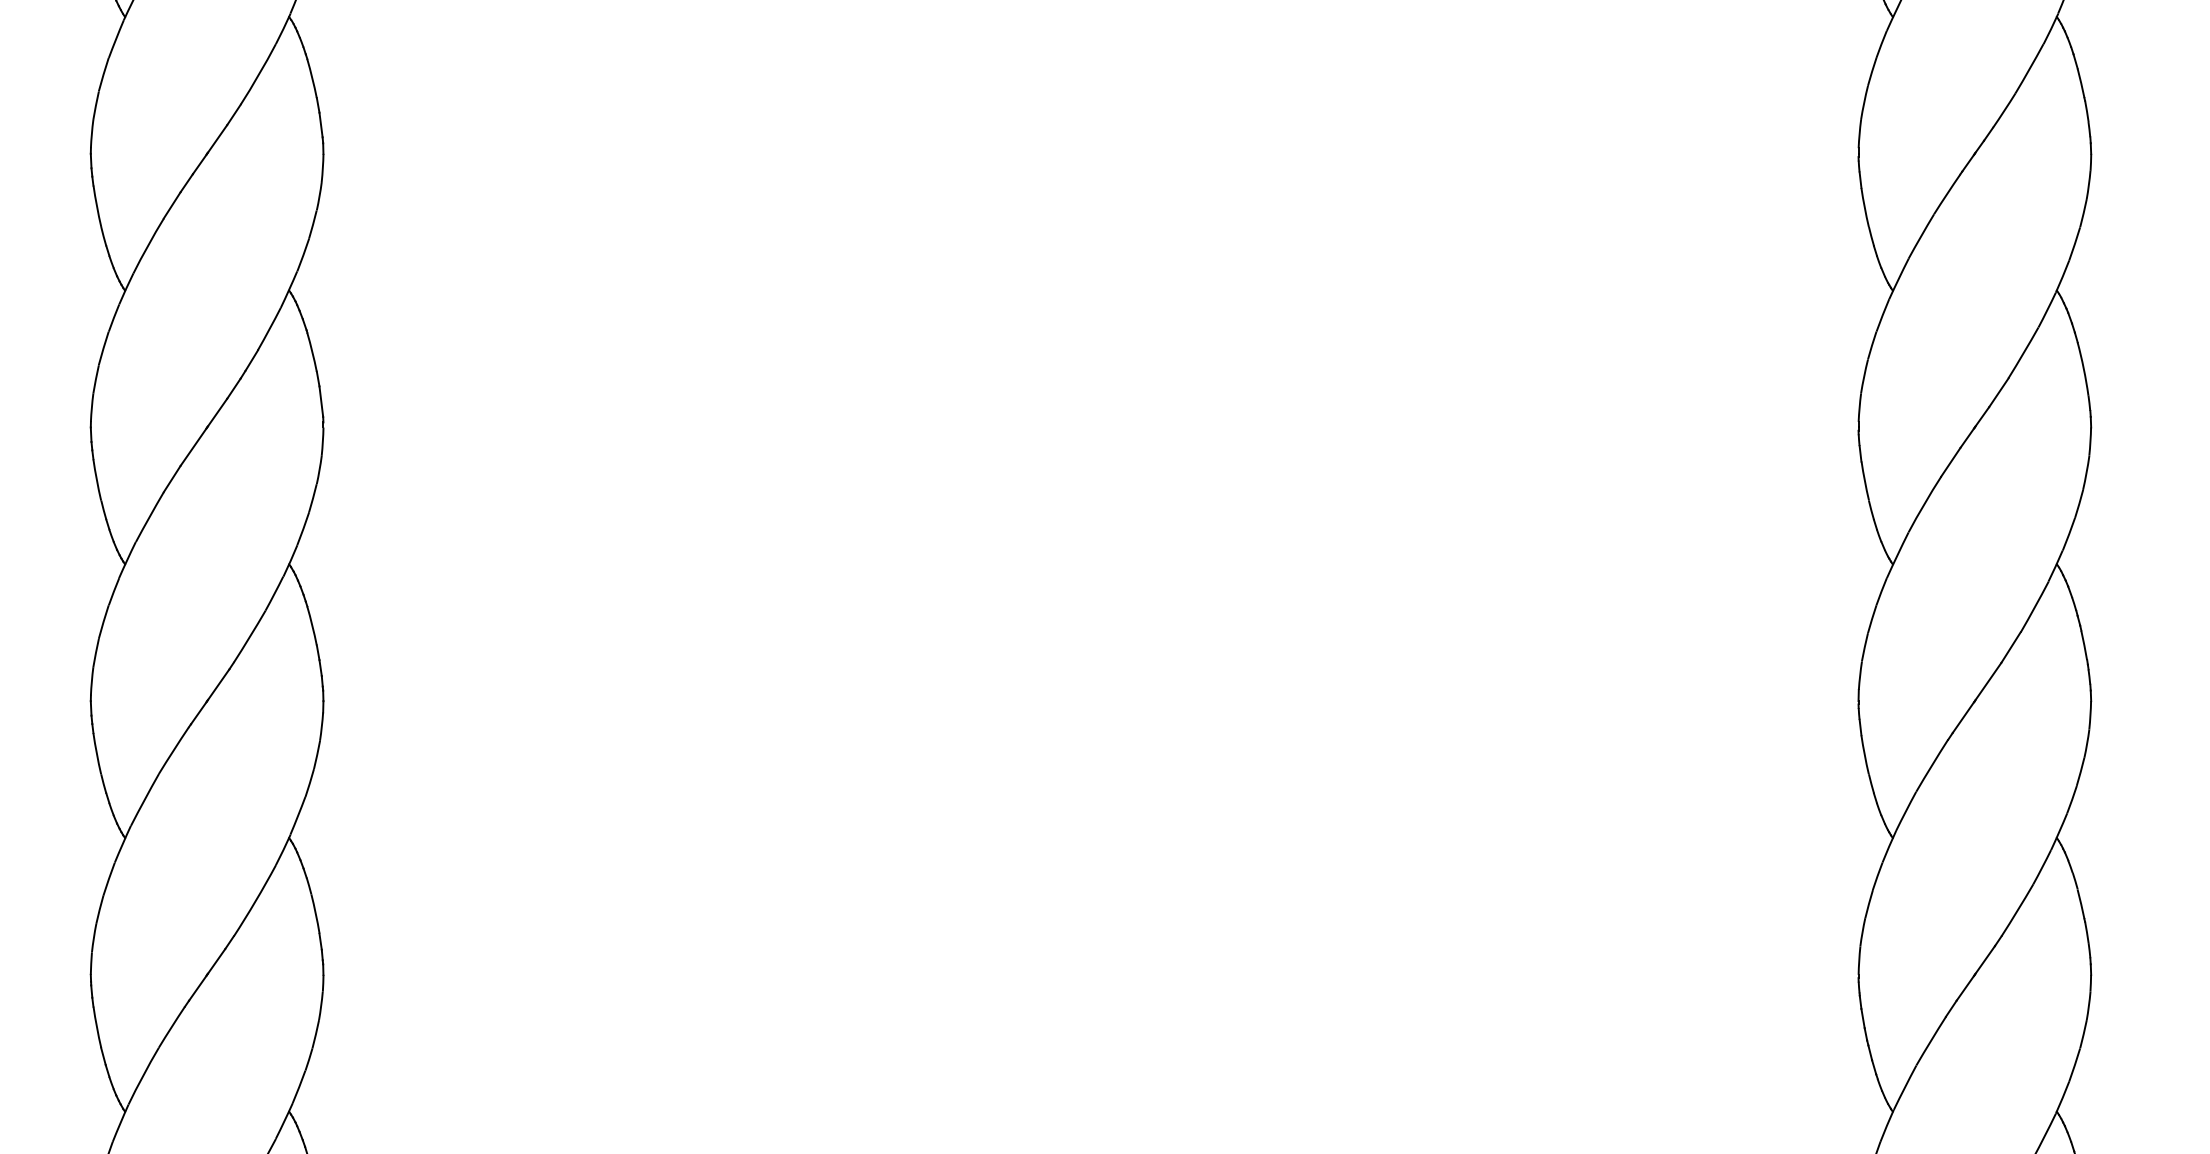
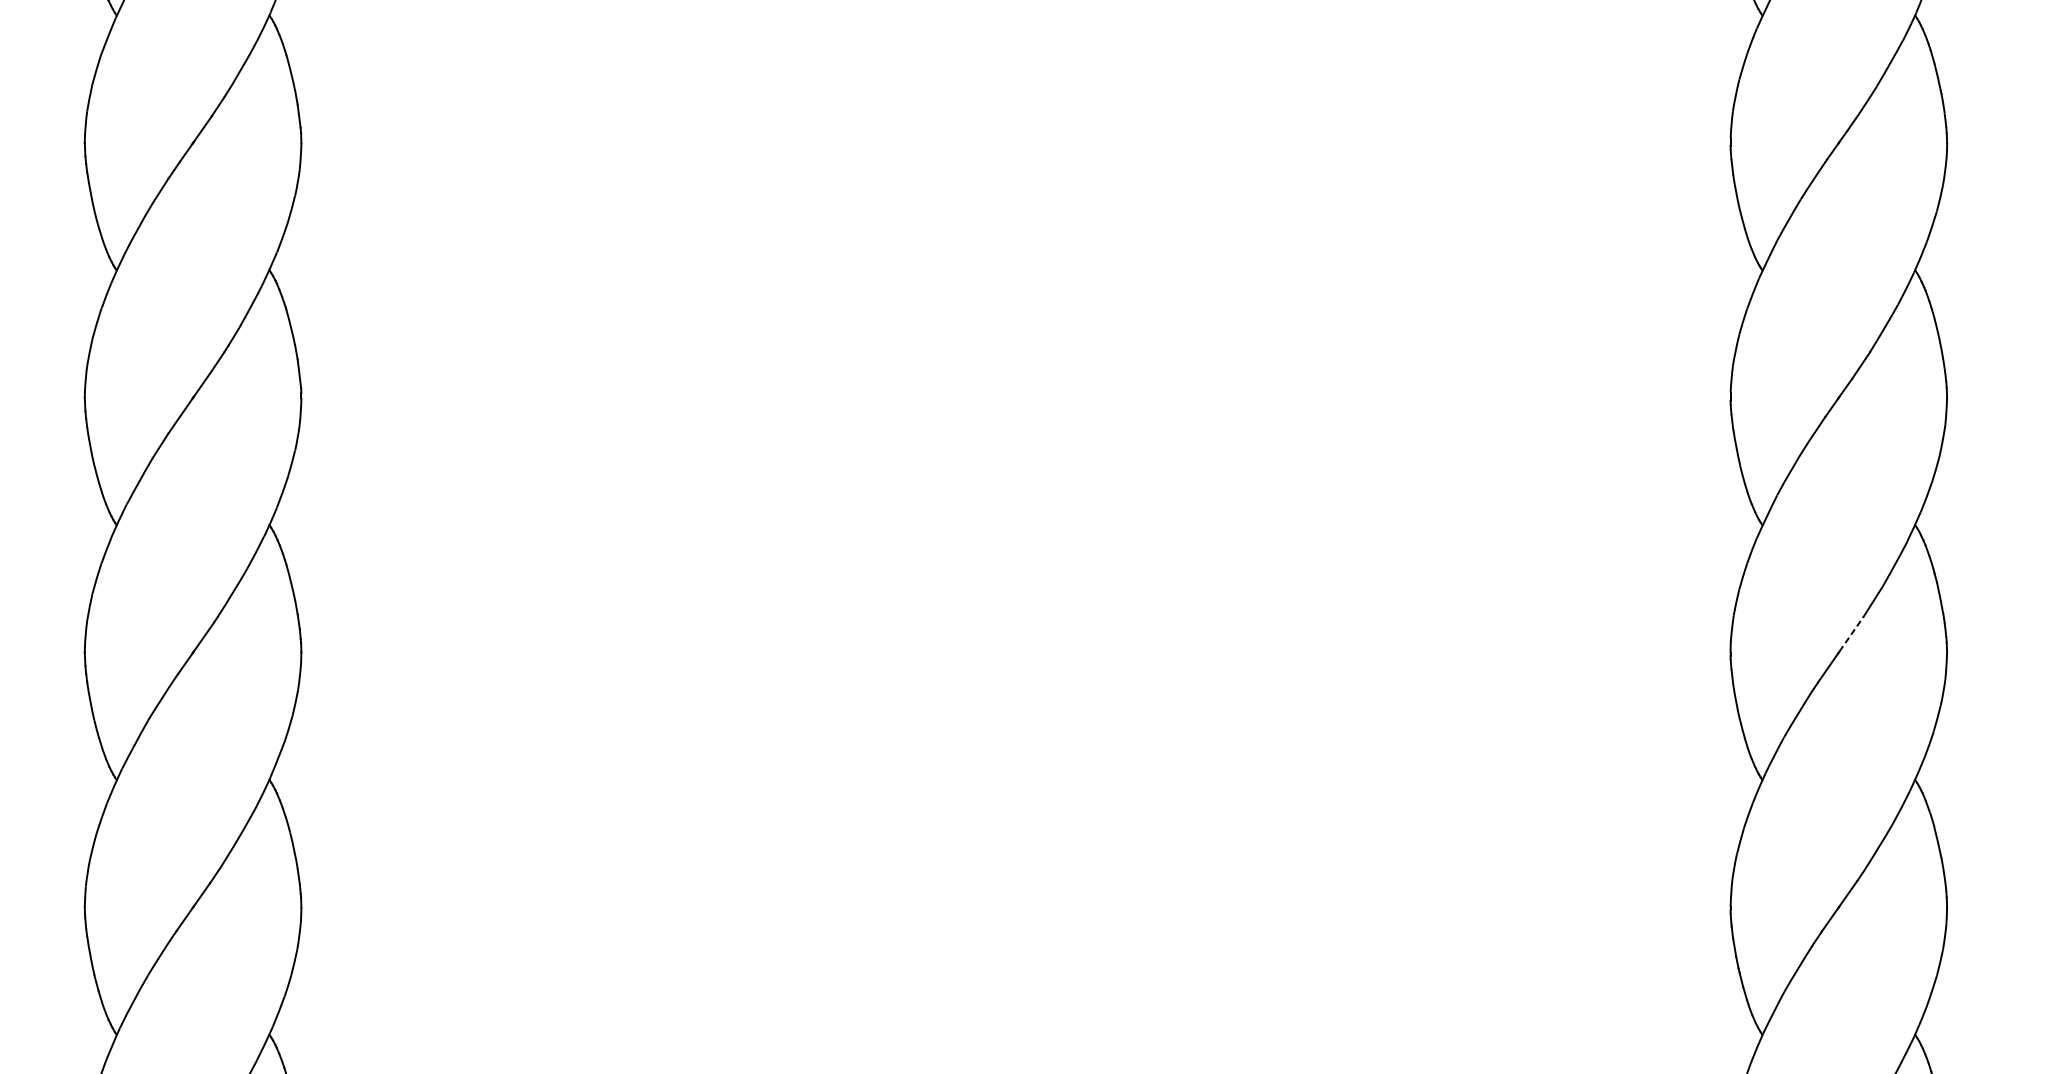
line: (1988, 681) -> (1851, 634), solid -> dashed

